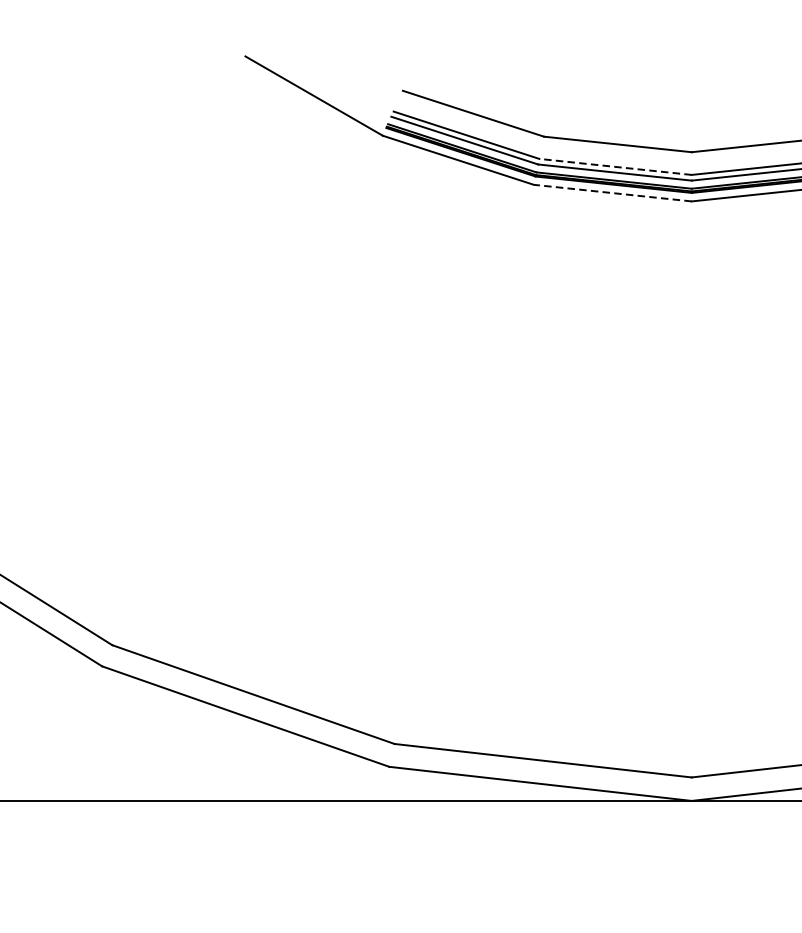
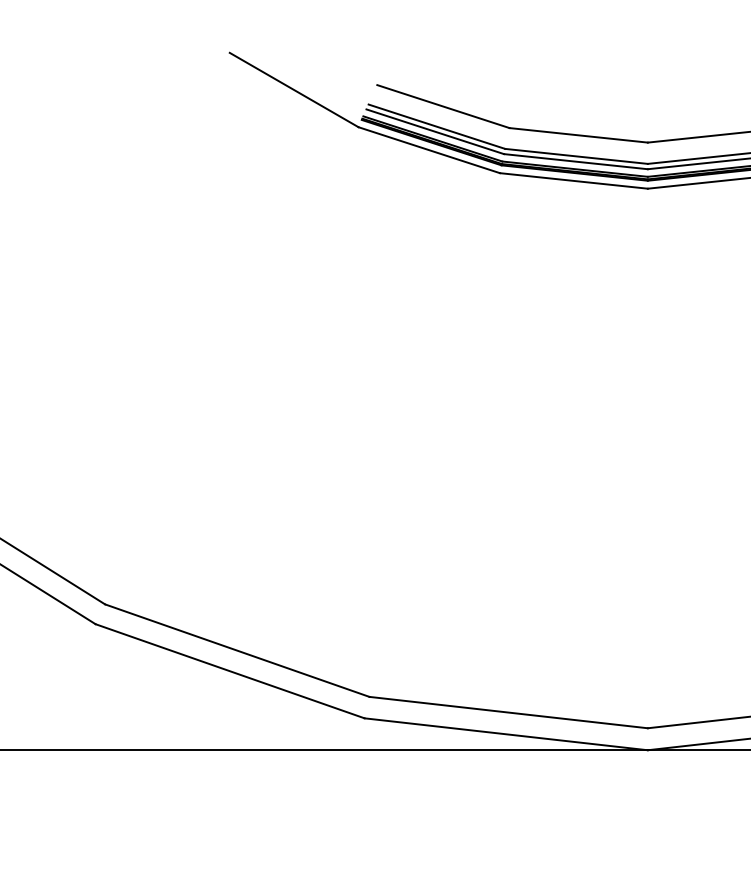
line: (615, 167) -> (576, 156), dashed -> solid
line: (612, 192) -> (573, 180), dashed -> solid

